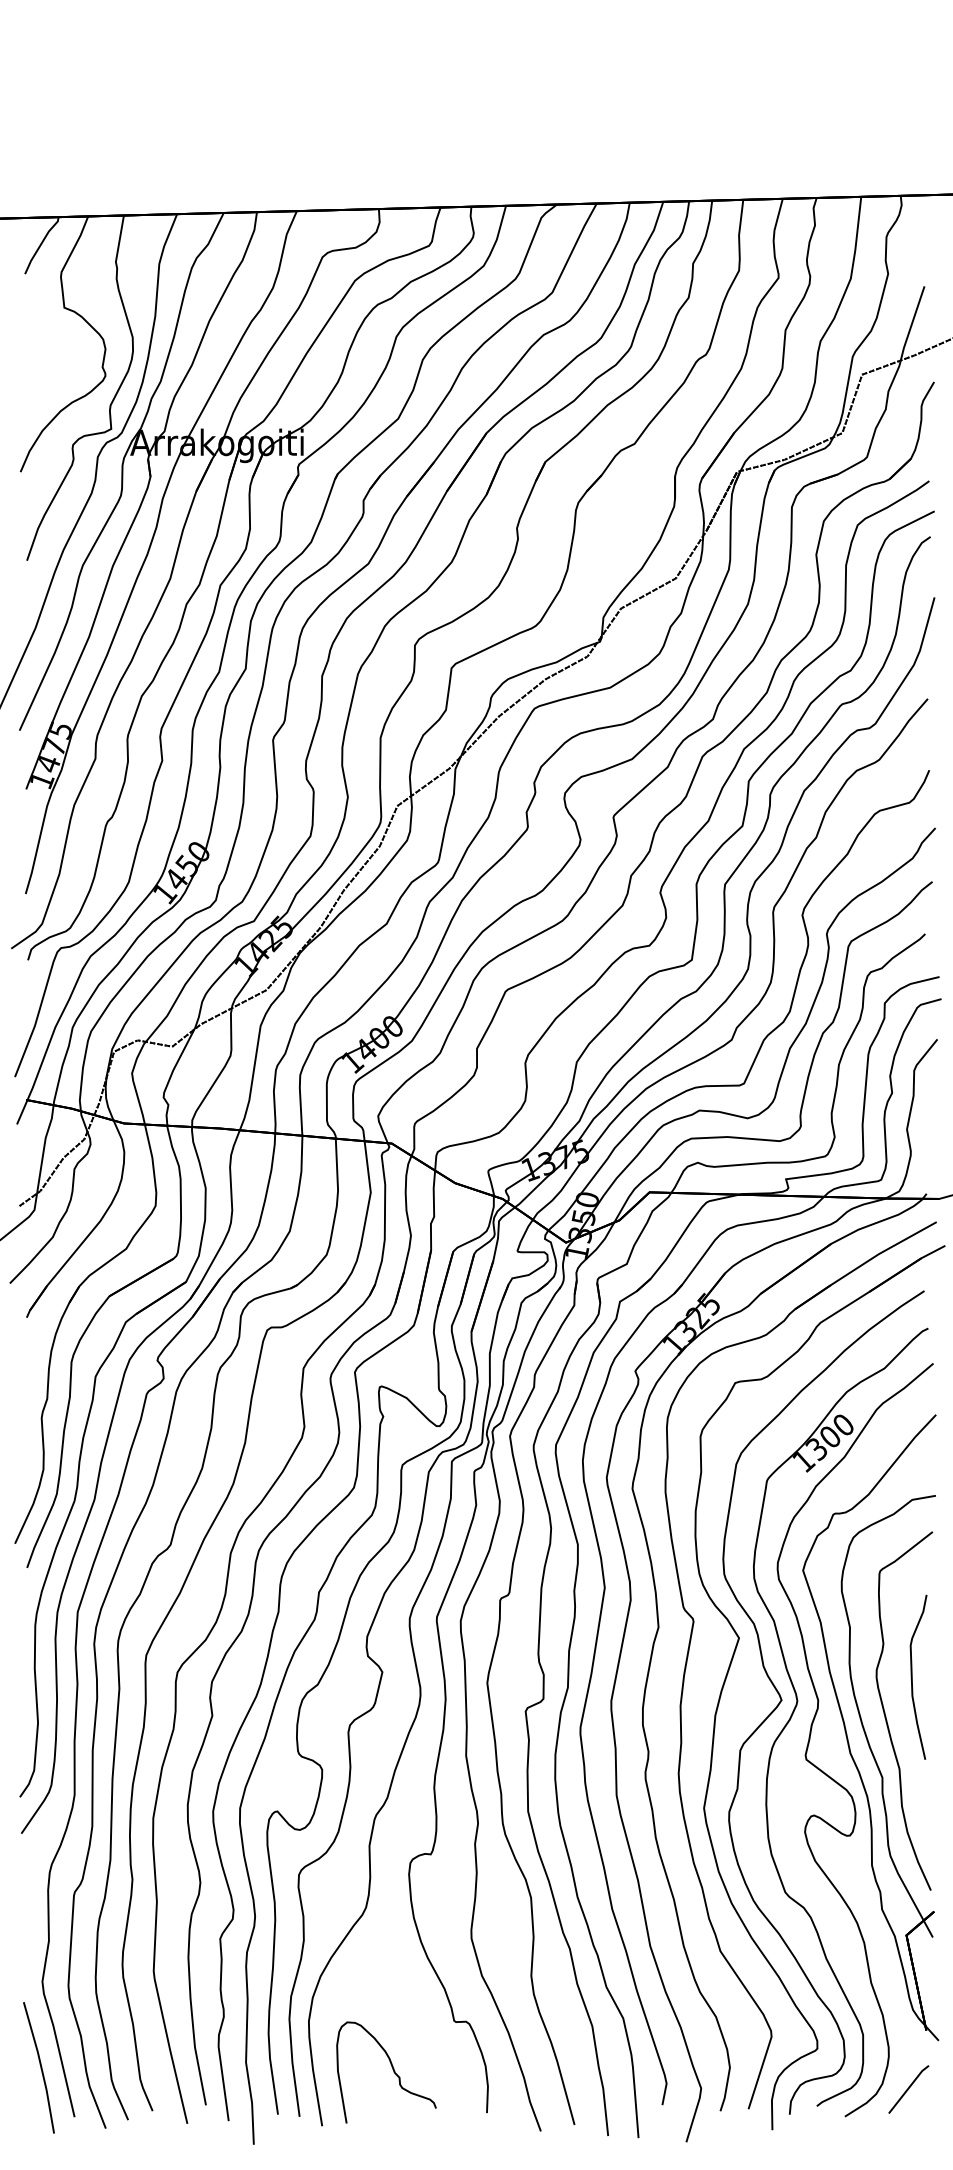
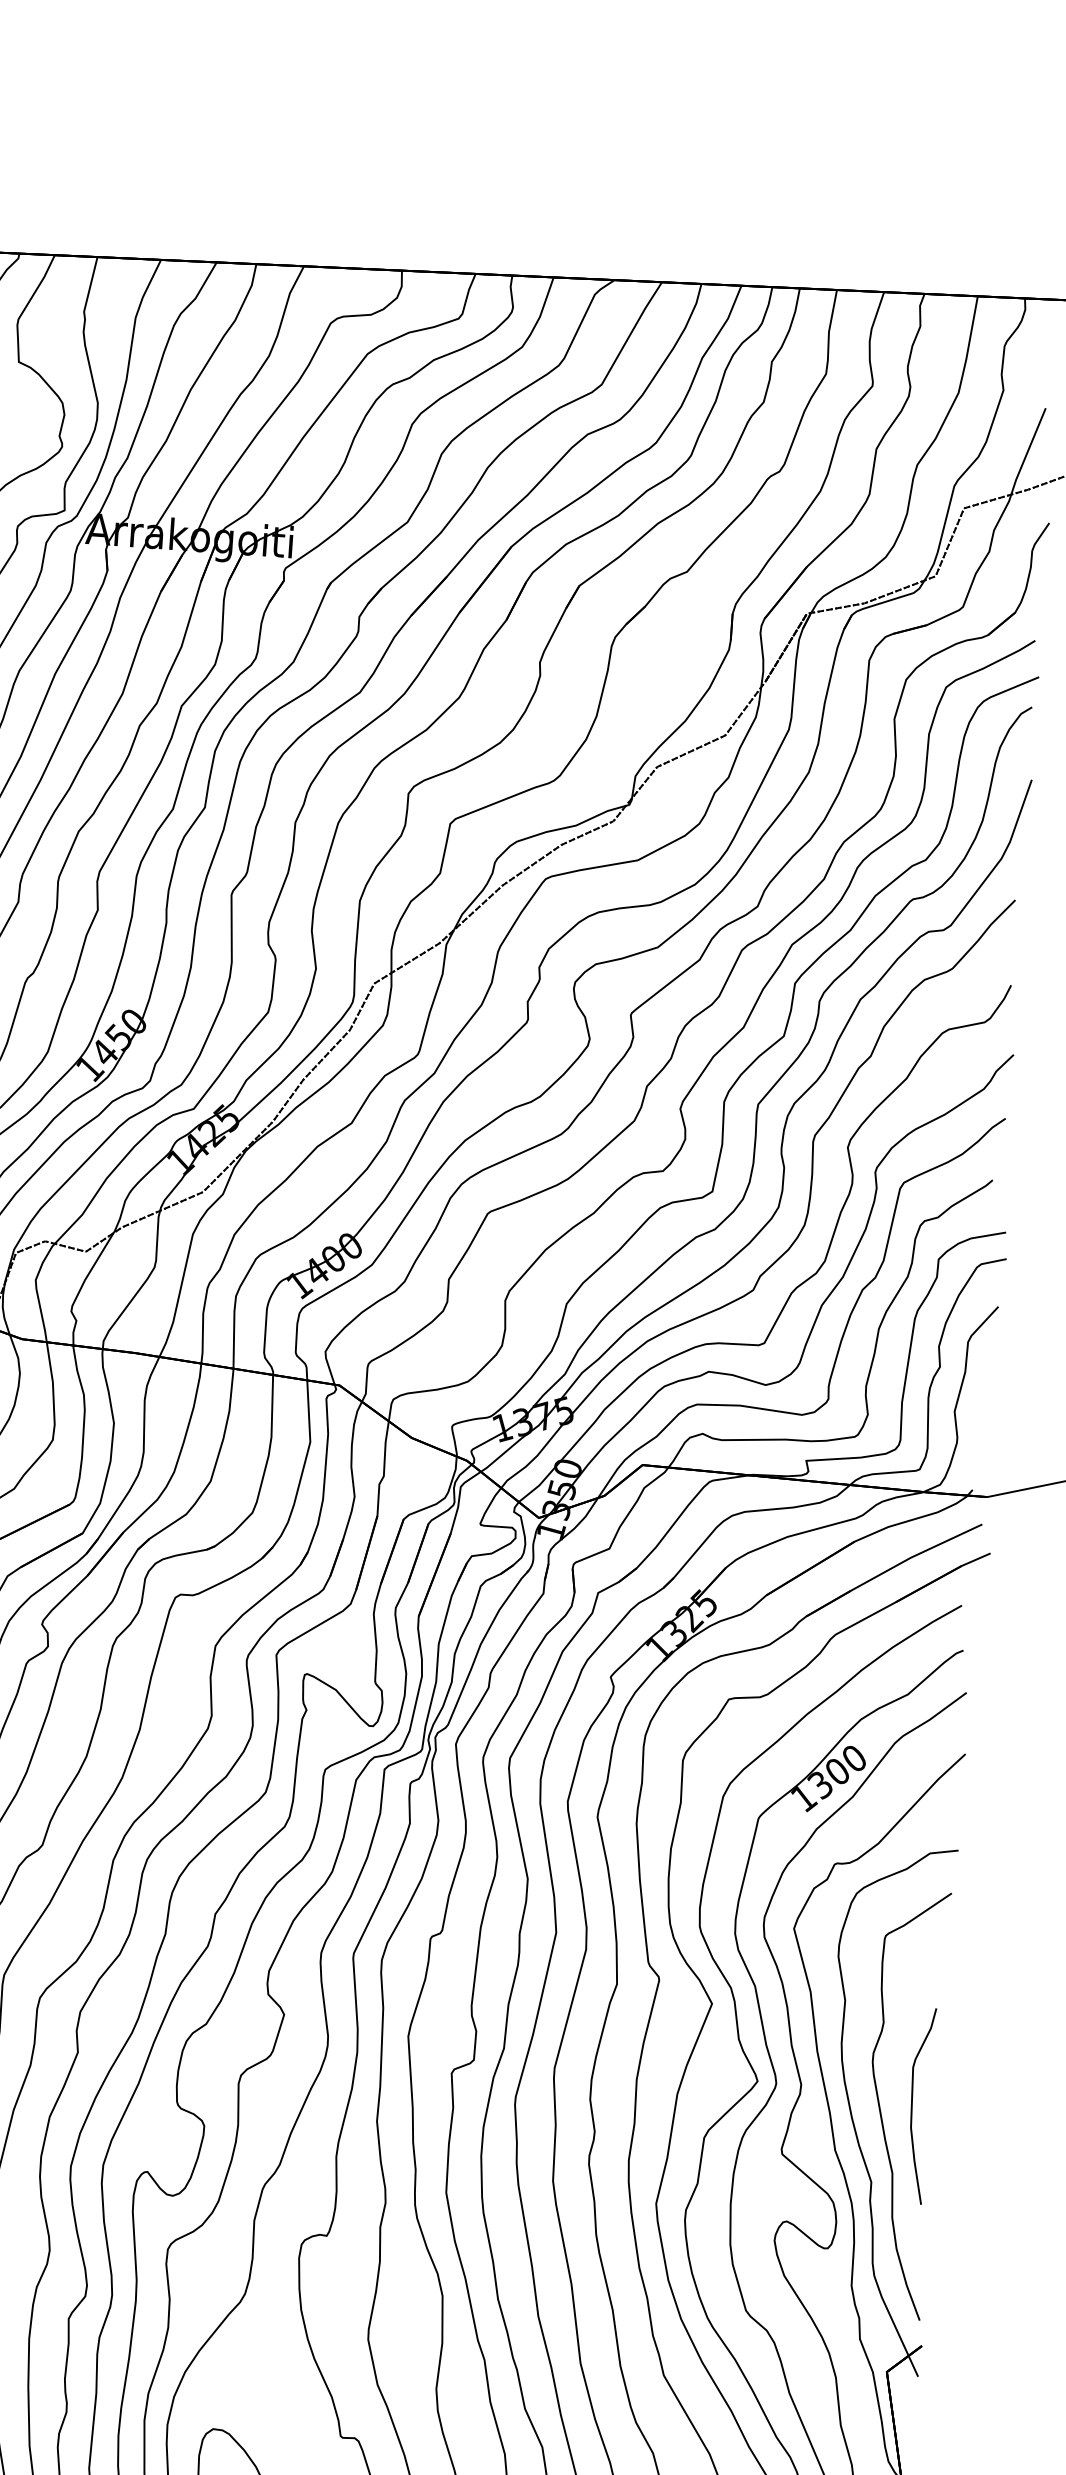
curve: (912, 1676) -> (912, 2104), moved

